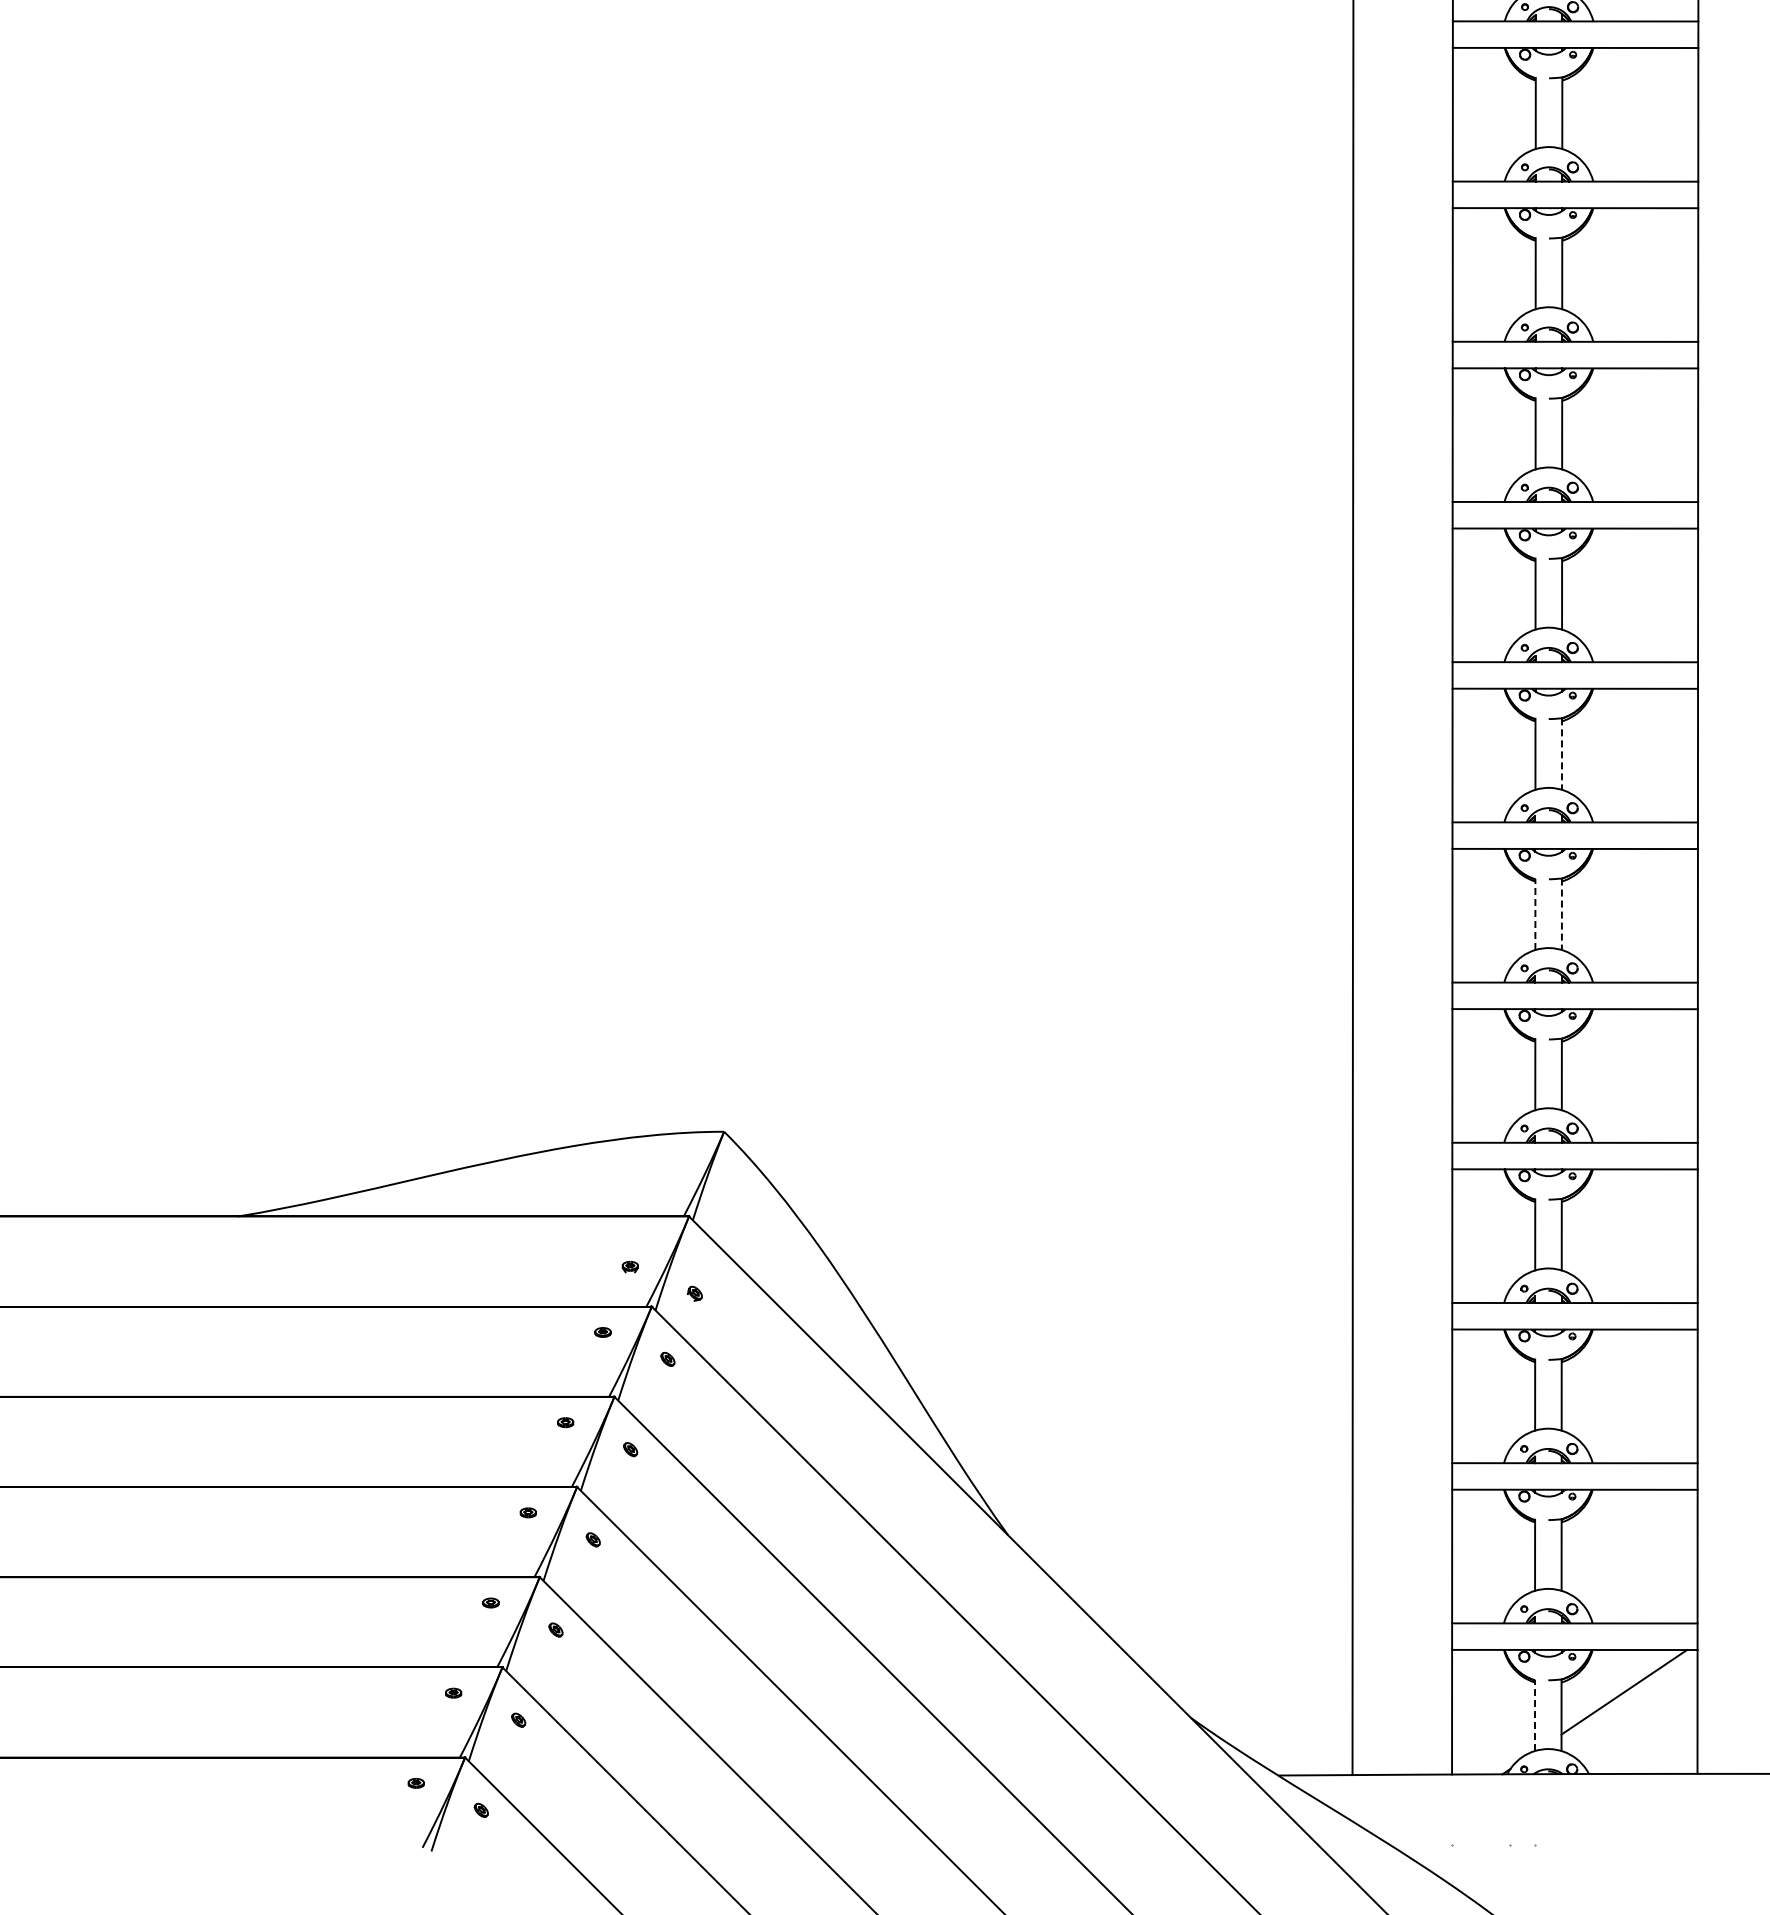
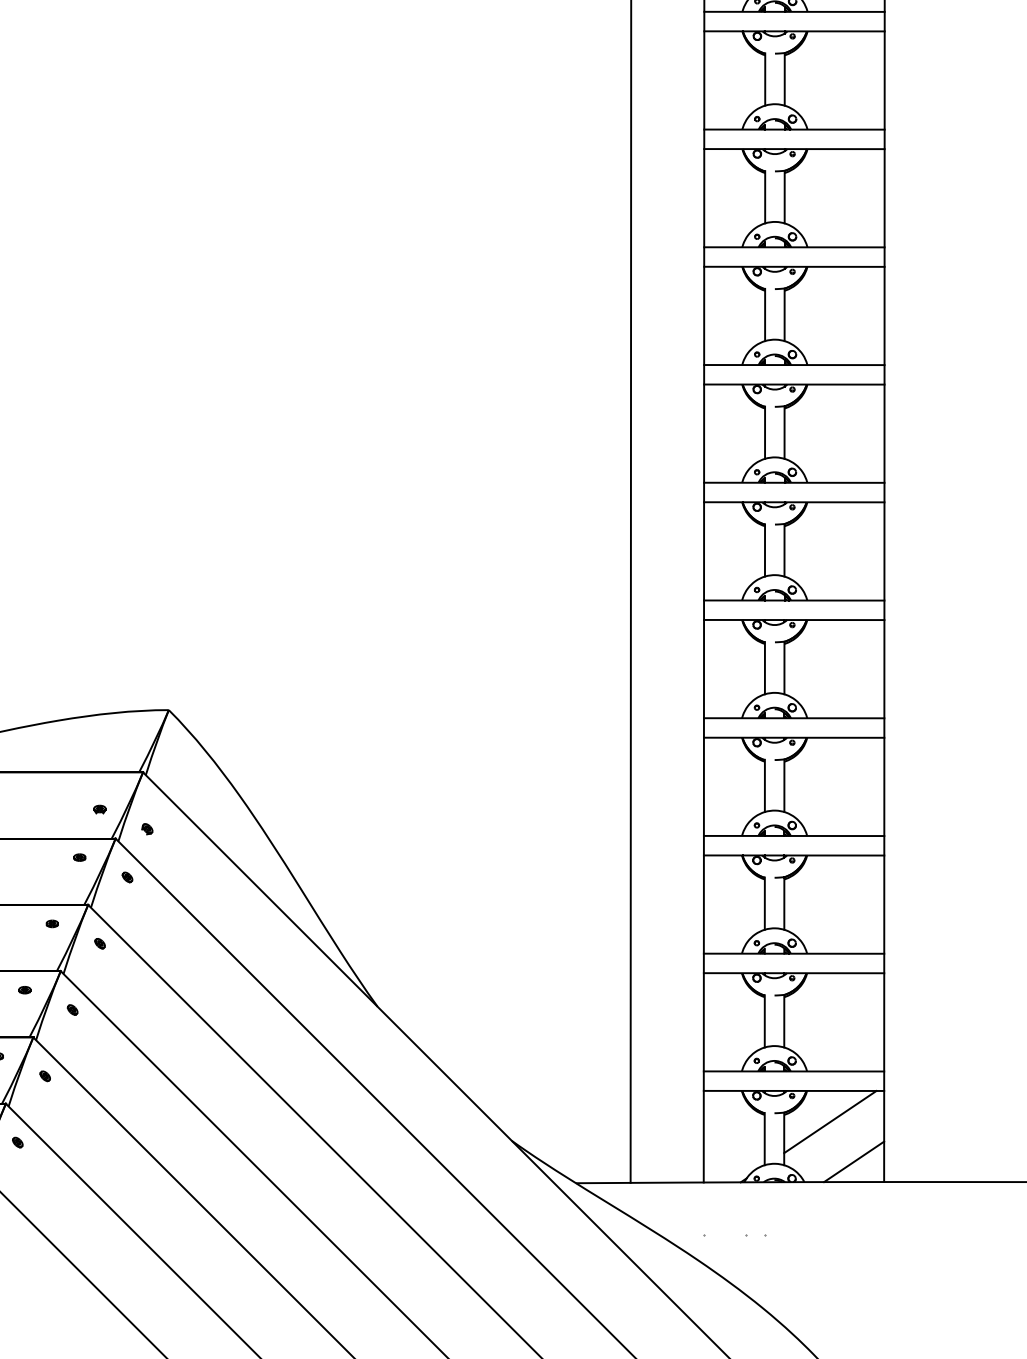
line: (1562, 754) -> (784, 432), dashed -> solid
line: (1535, 914) -> (765, 550), dashed -> solid
line: (1561, 914) -> (784, 550), dashed -> solid
line: (1535, 1715) -> (765, 1139), dashed -> solid
line: (1656, 1745) -> (854, 1161), added

